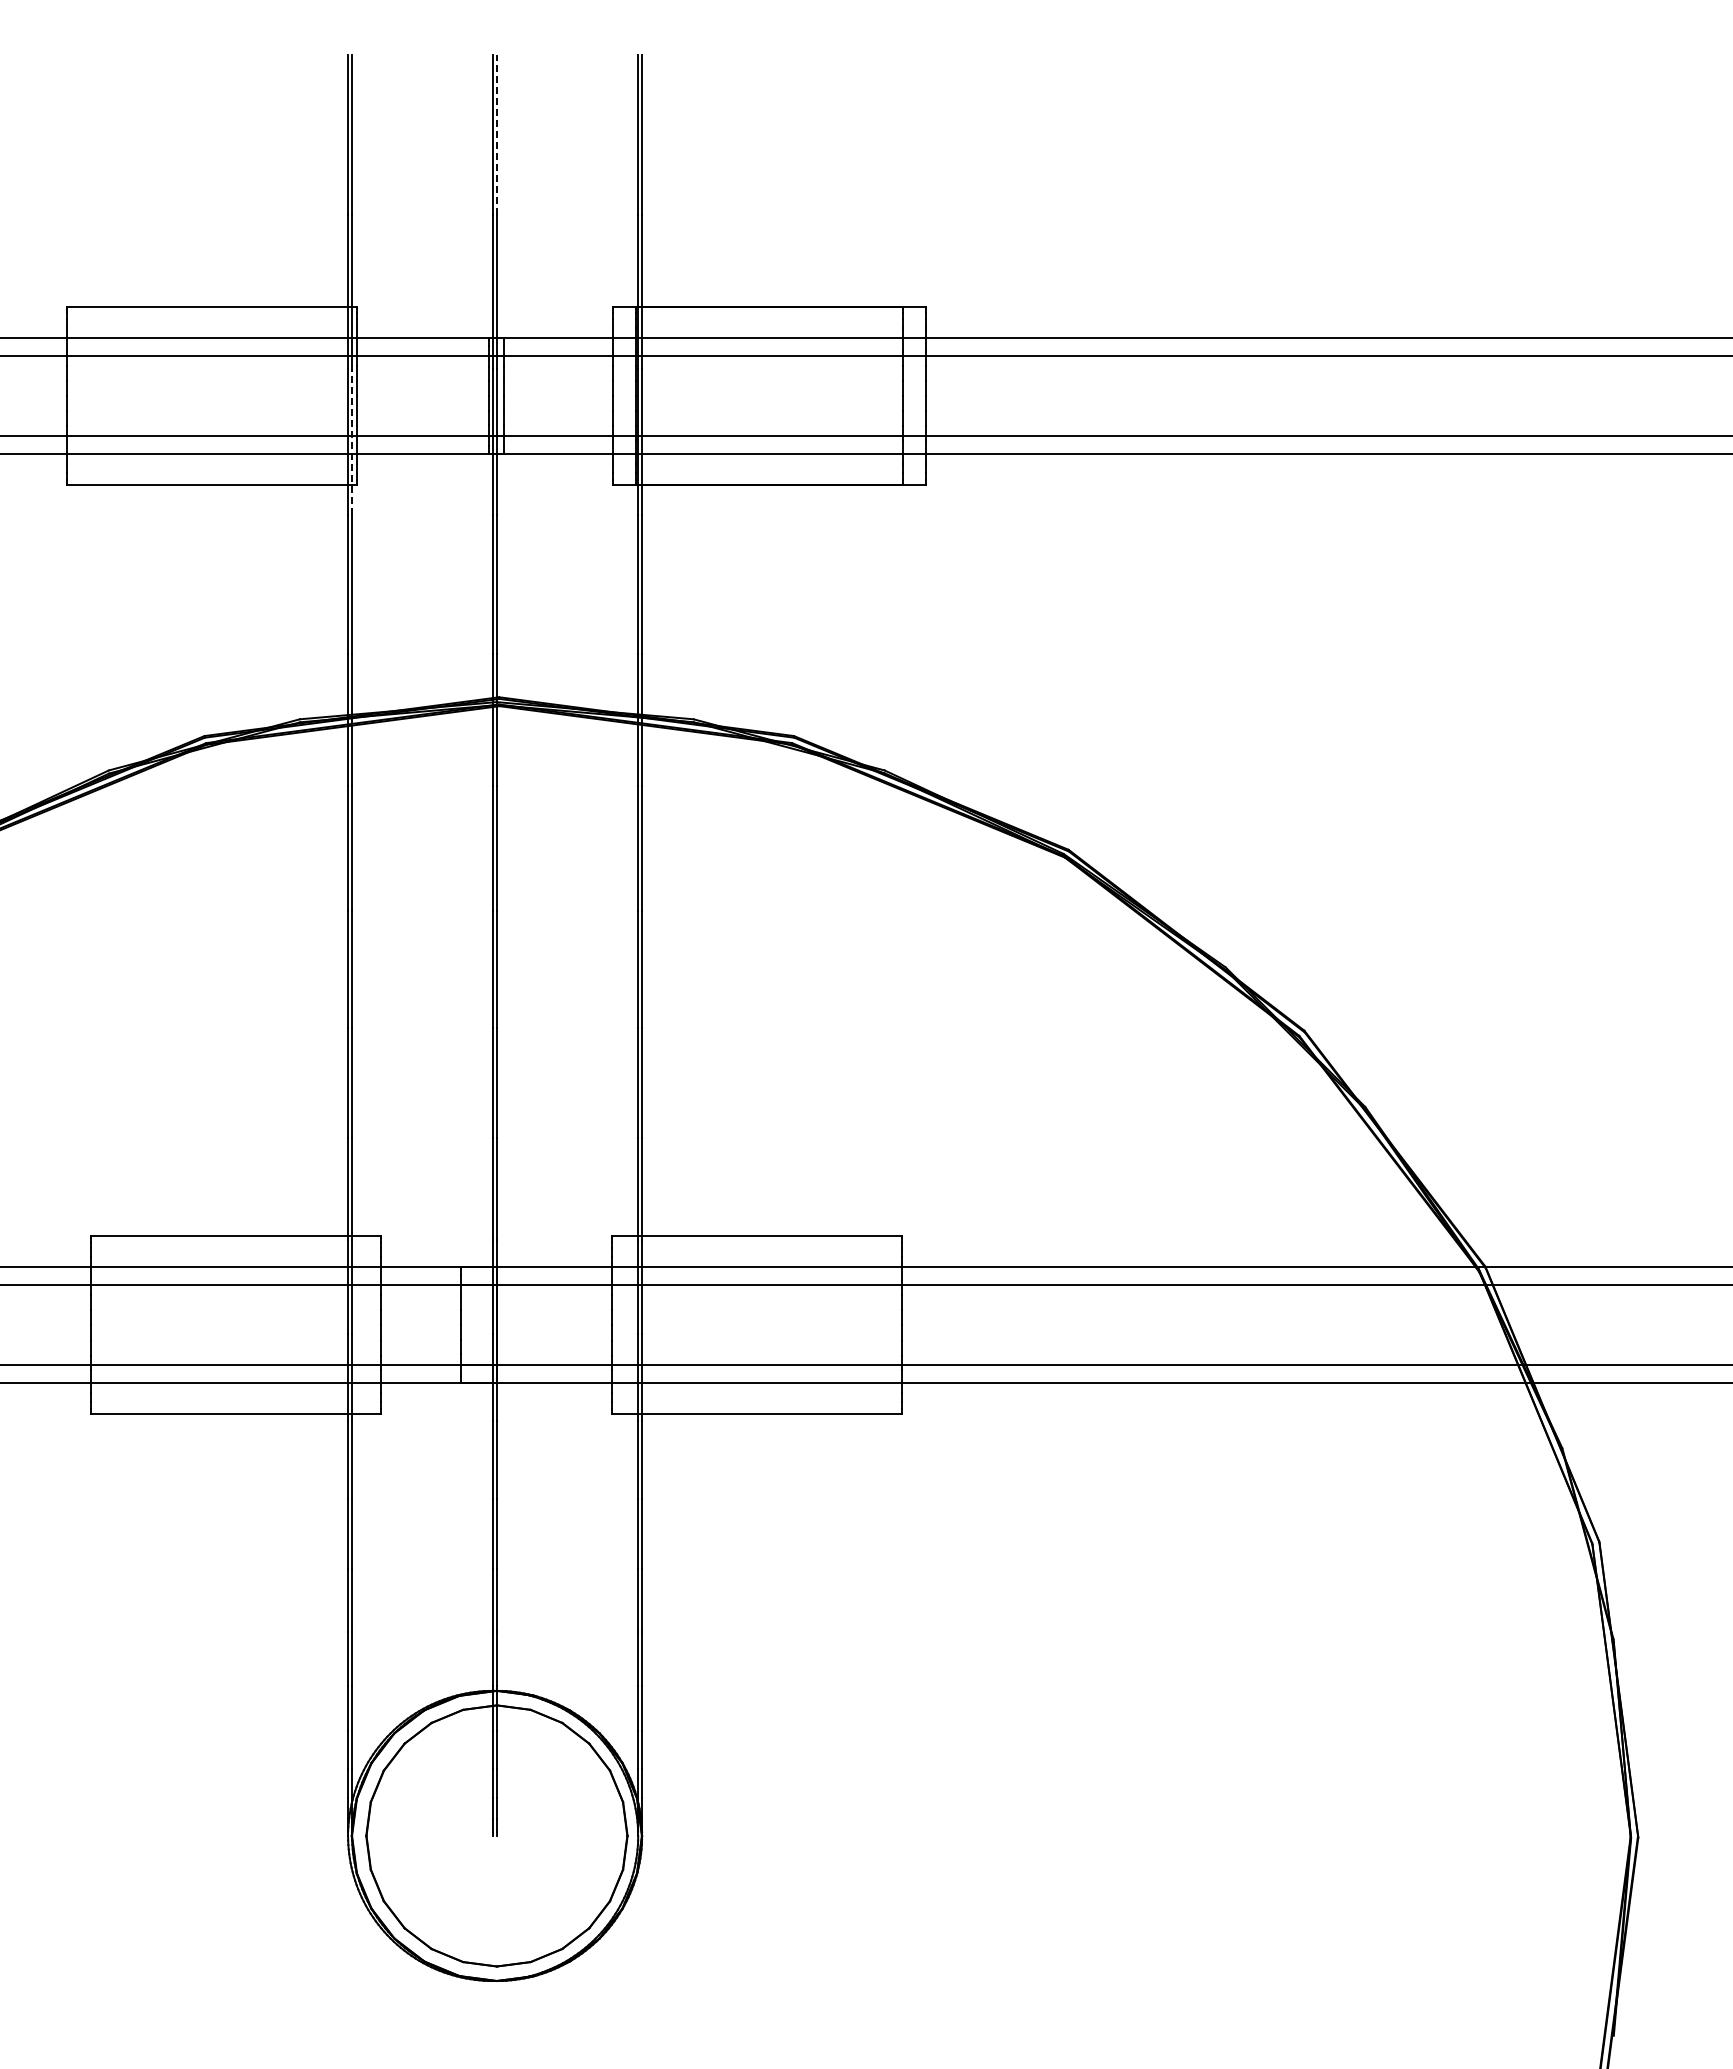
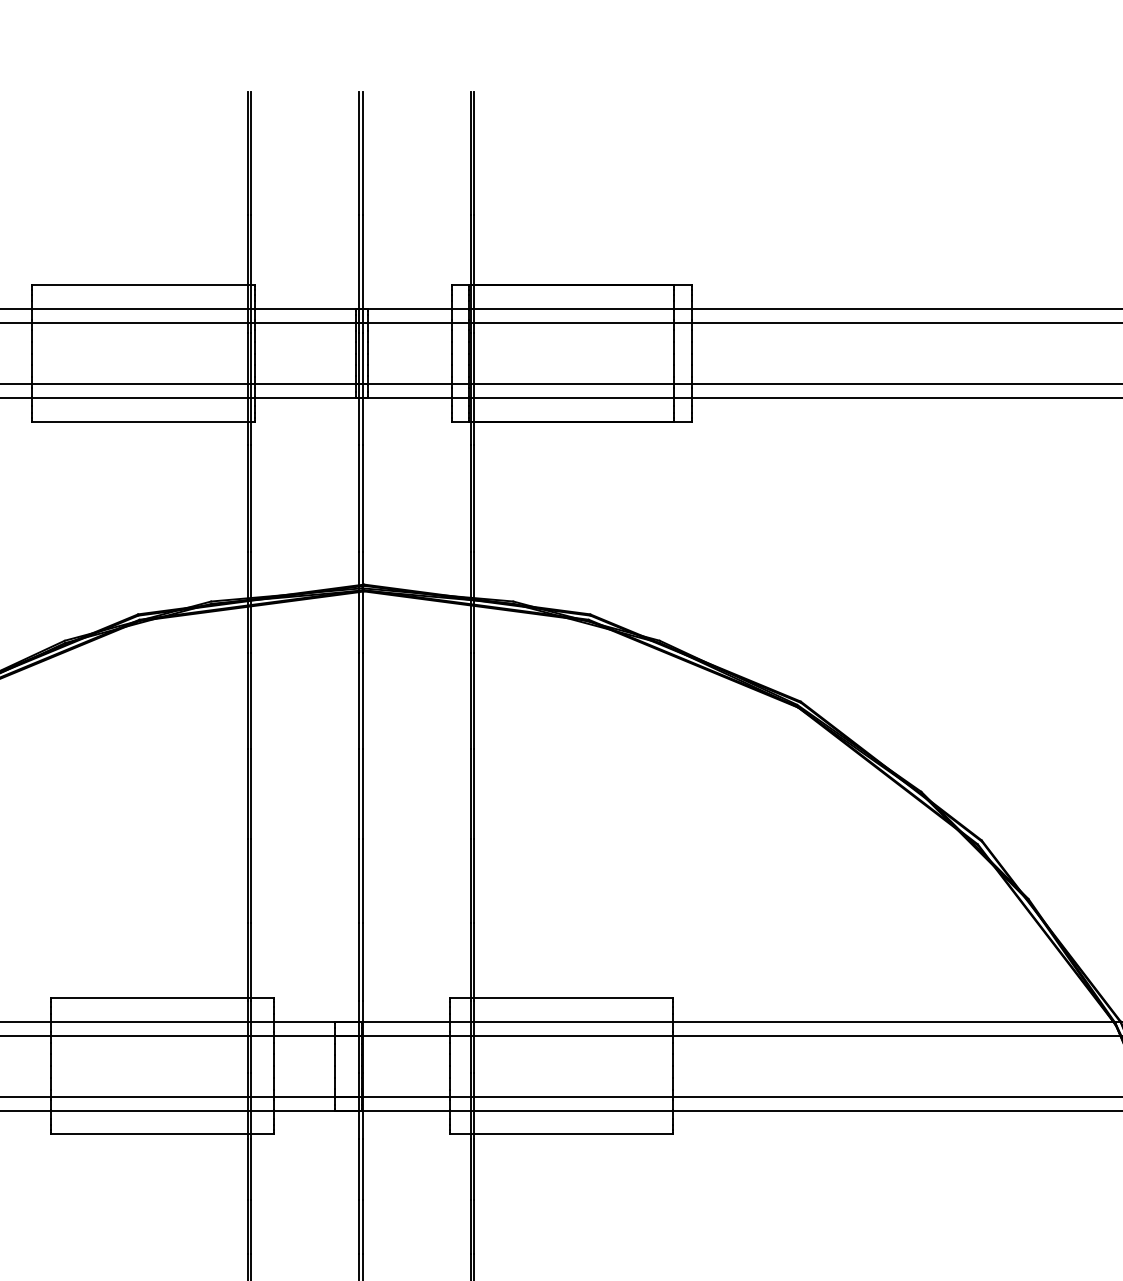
line: (497, 134) -> (362, 152), dashed -> solid
line: (352, 441) -> (251, 388), dashed -> solid

